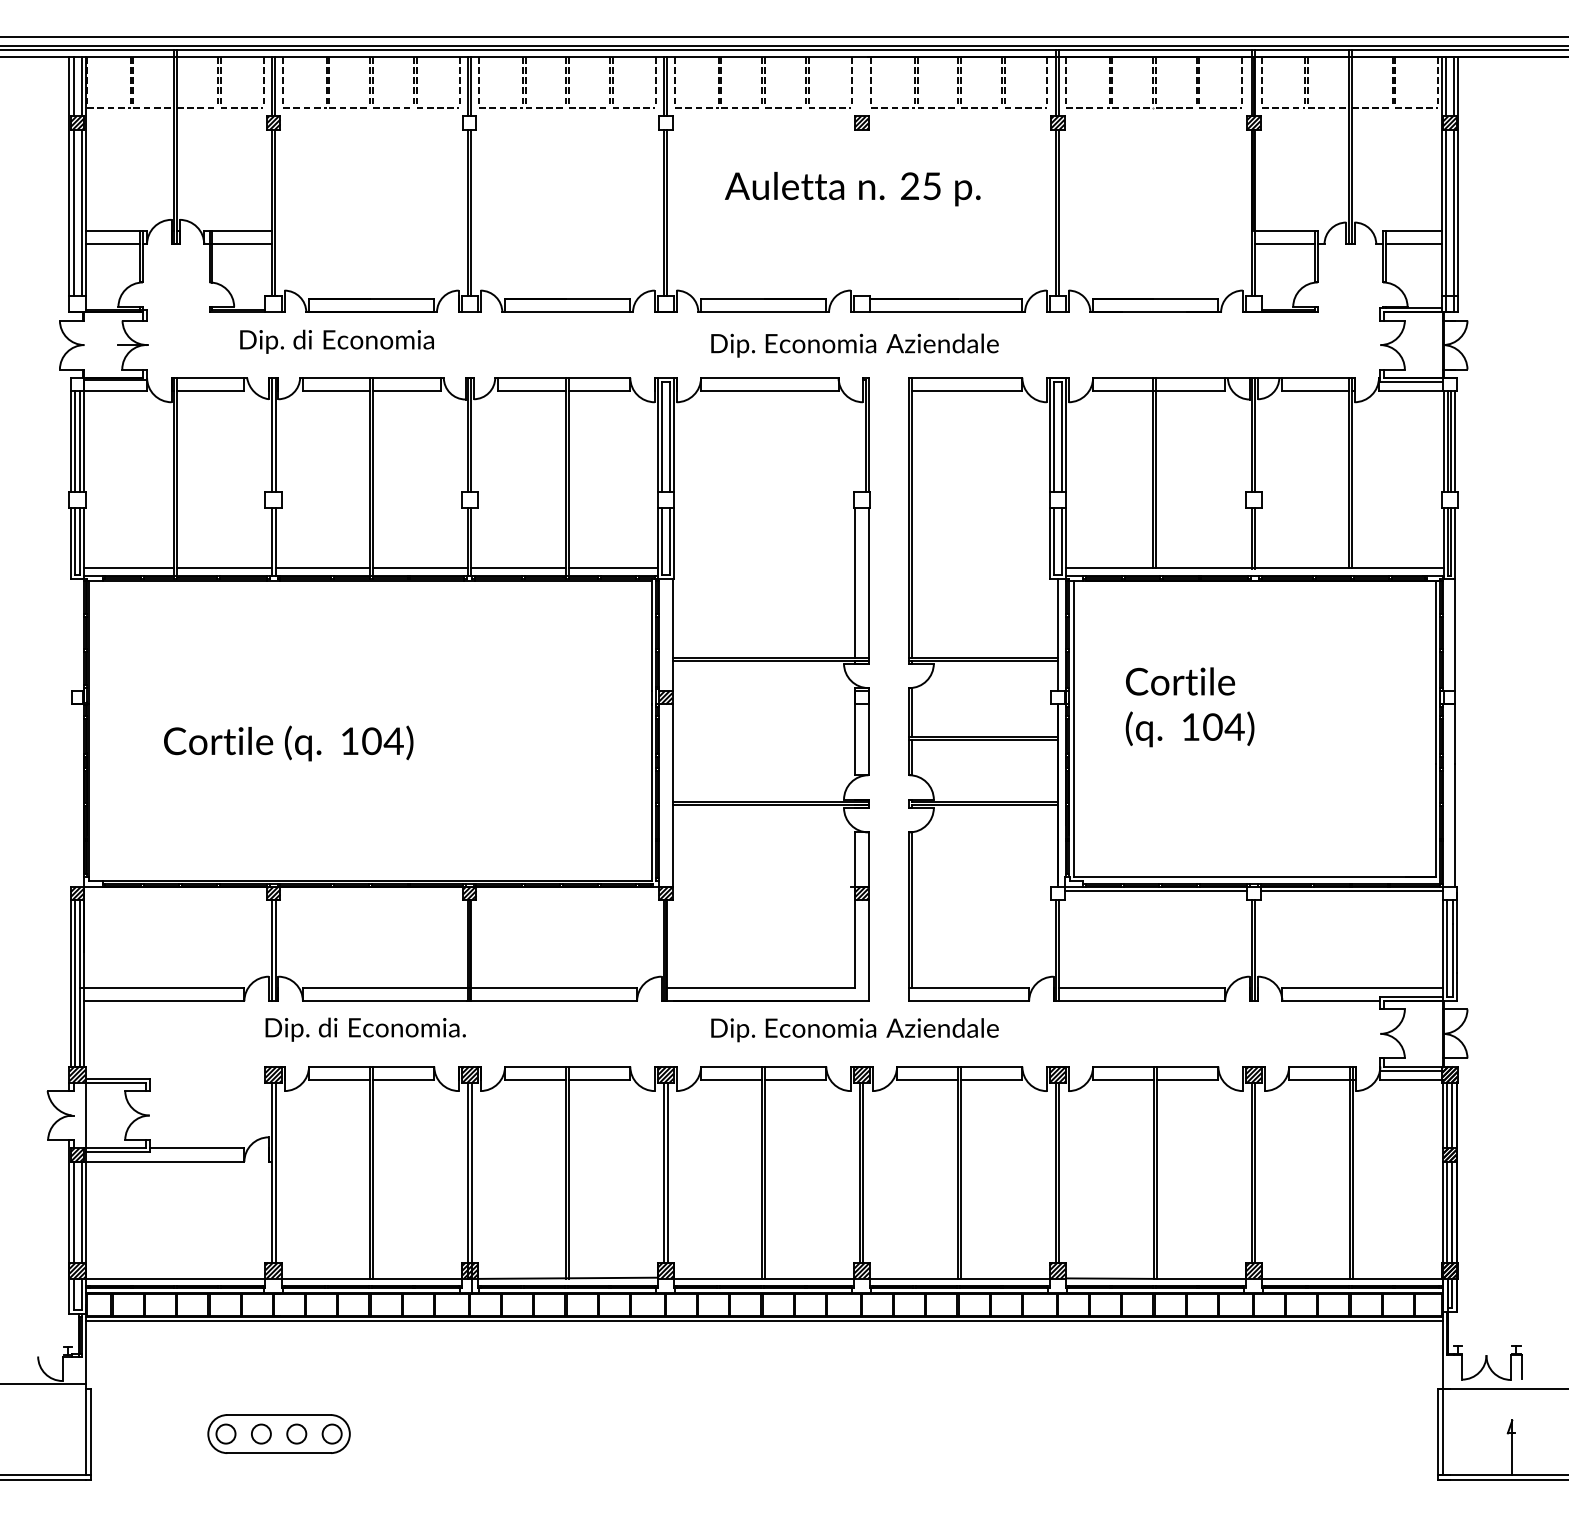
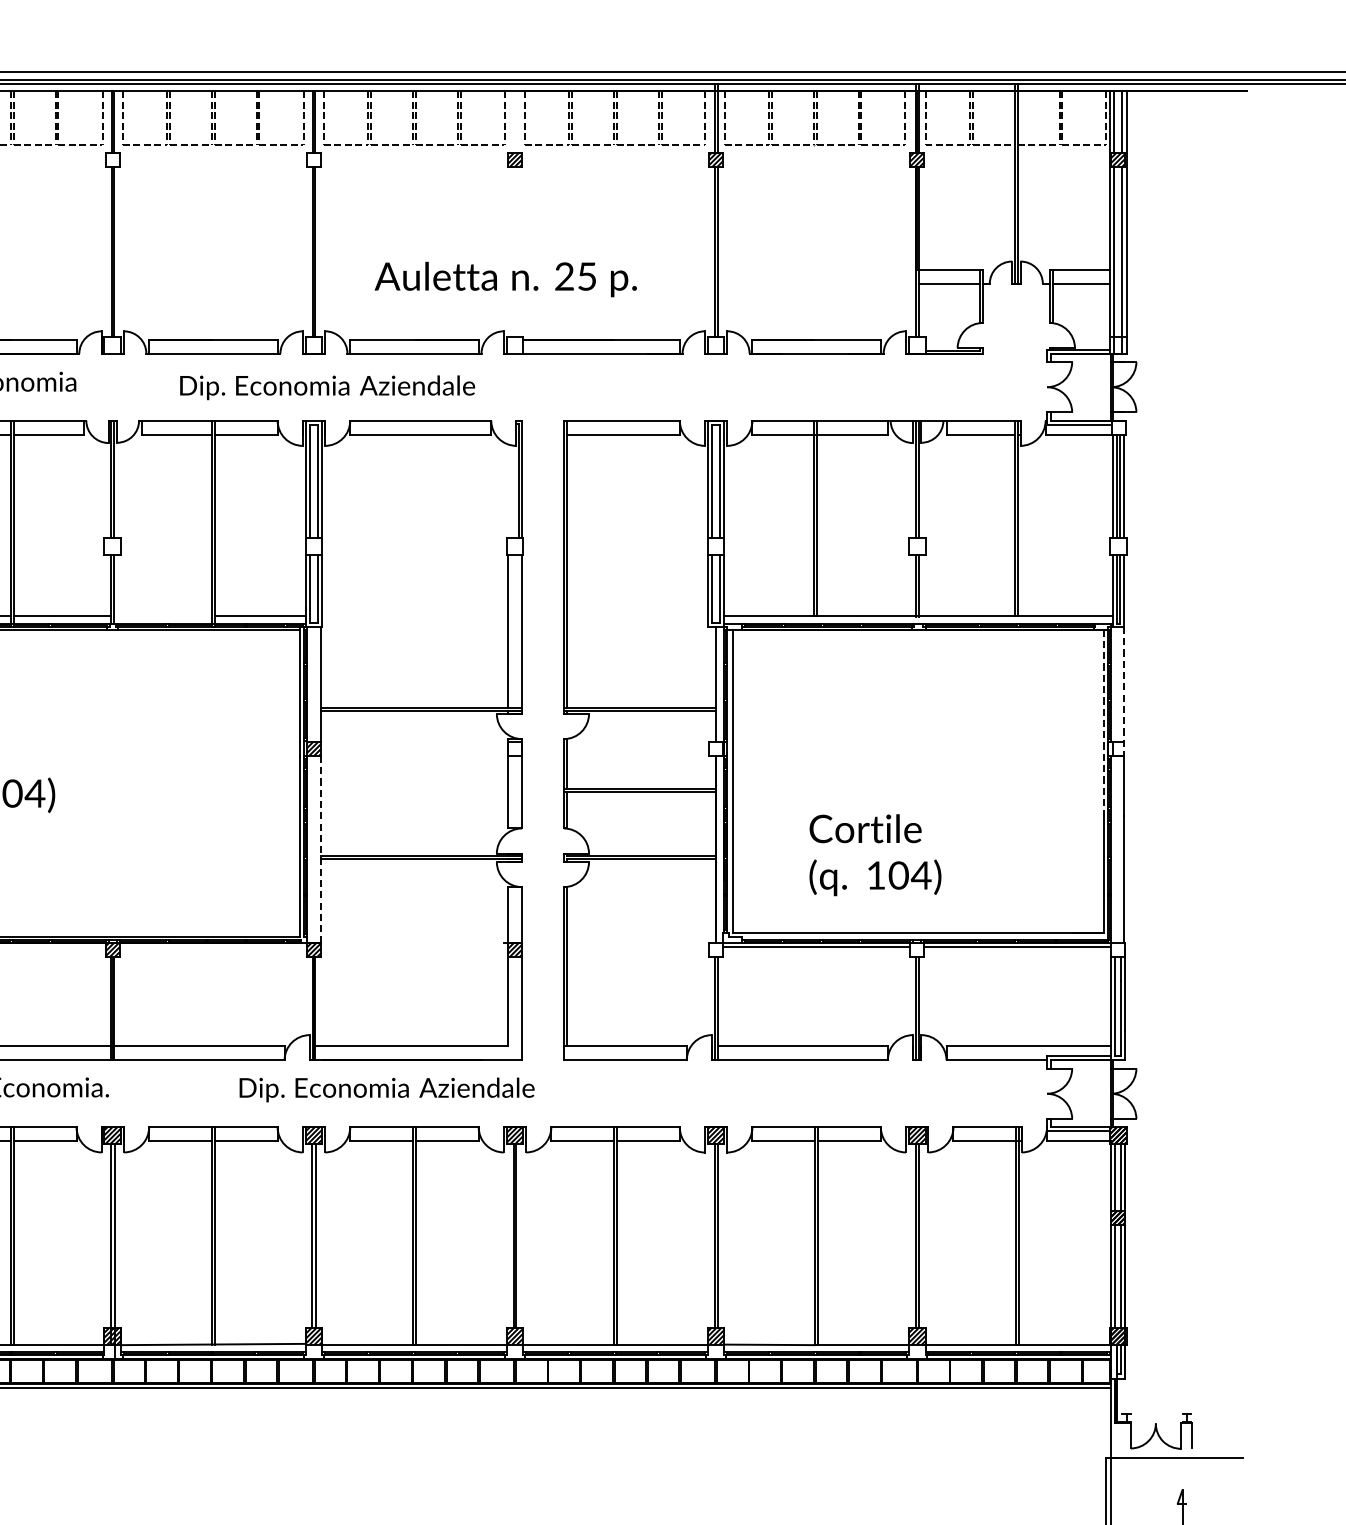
text: (852, 189) -> (505, 279), moved
text: (854, 345) -> (327, 387), moved
line: (518, 567) -> (162, 615), removed
line: (1455, 641) -> (1124, 691), solid -> dashed
line: (1435, 672) -> (1103, 723), solid -> dashed
text: (1189, 707) -> (874, 855), moved
line: (672, 796) -> (320, 850), solid -> dashed
text: (854, 1030) -> (386, 1090), moved

